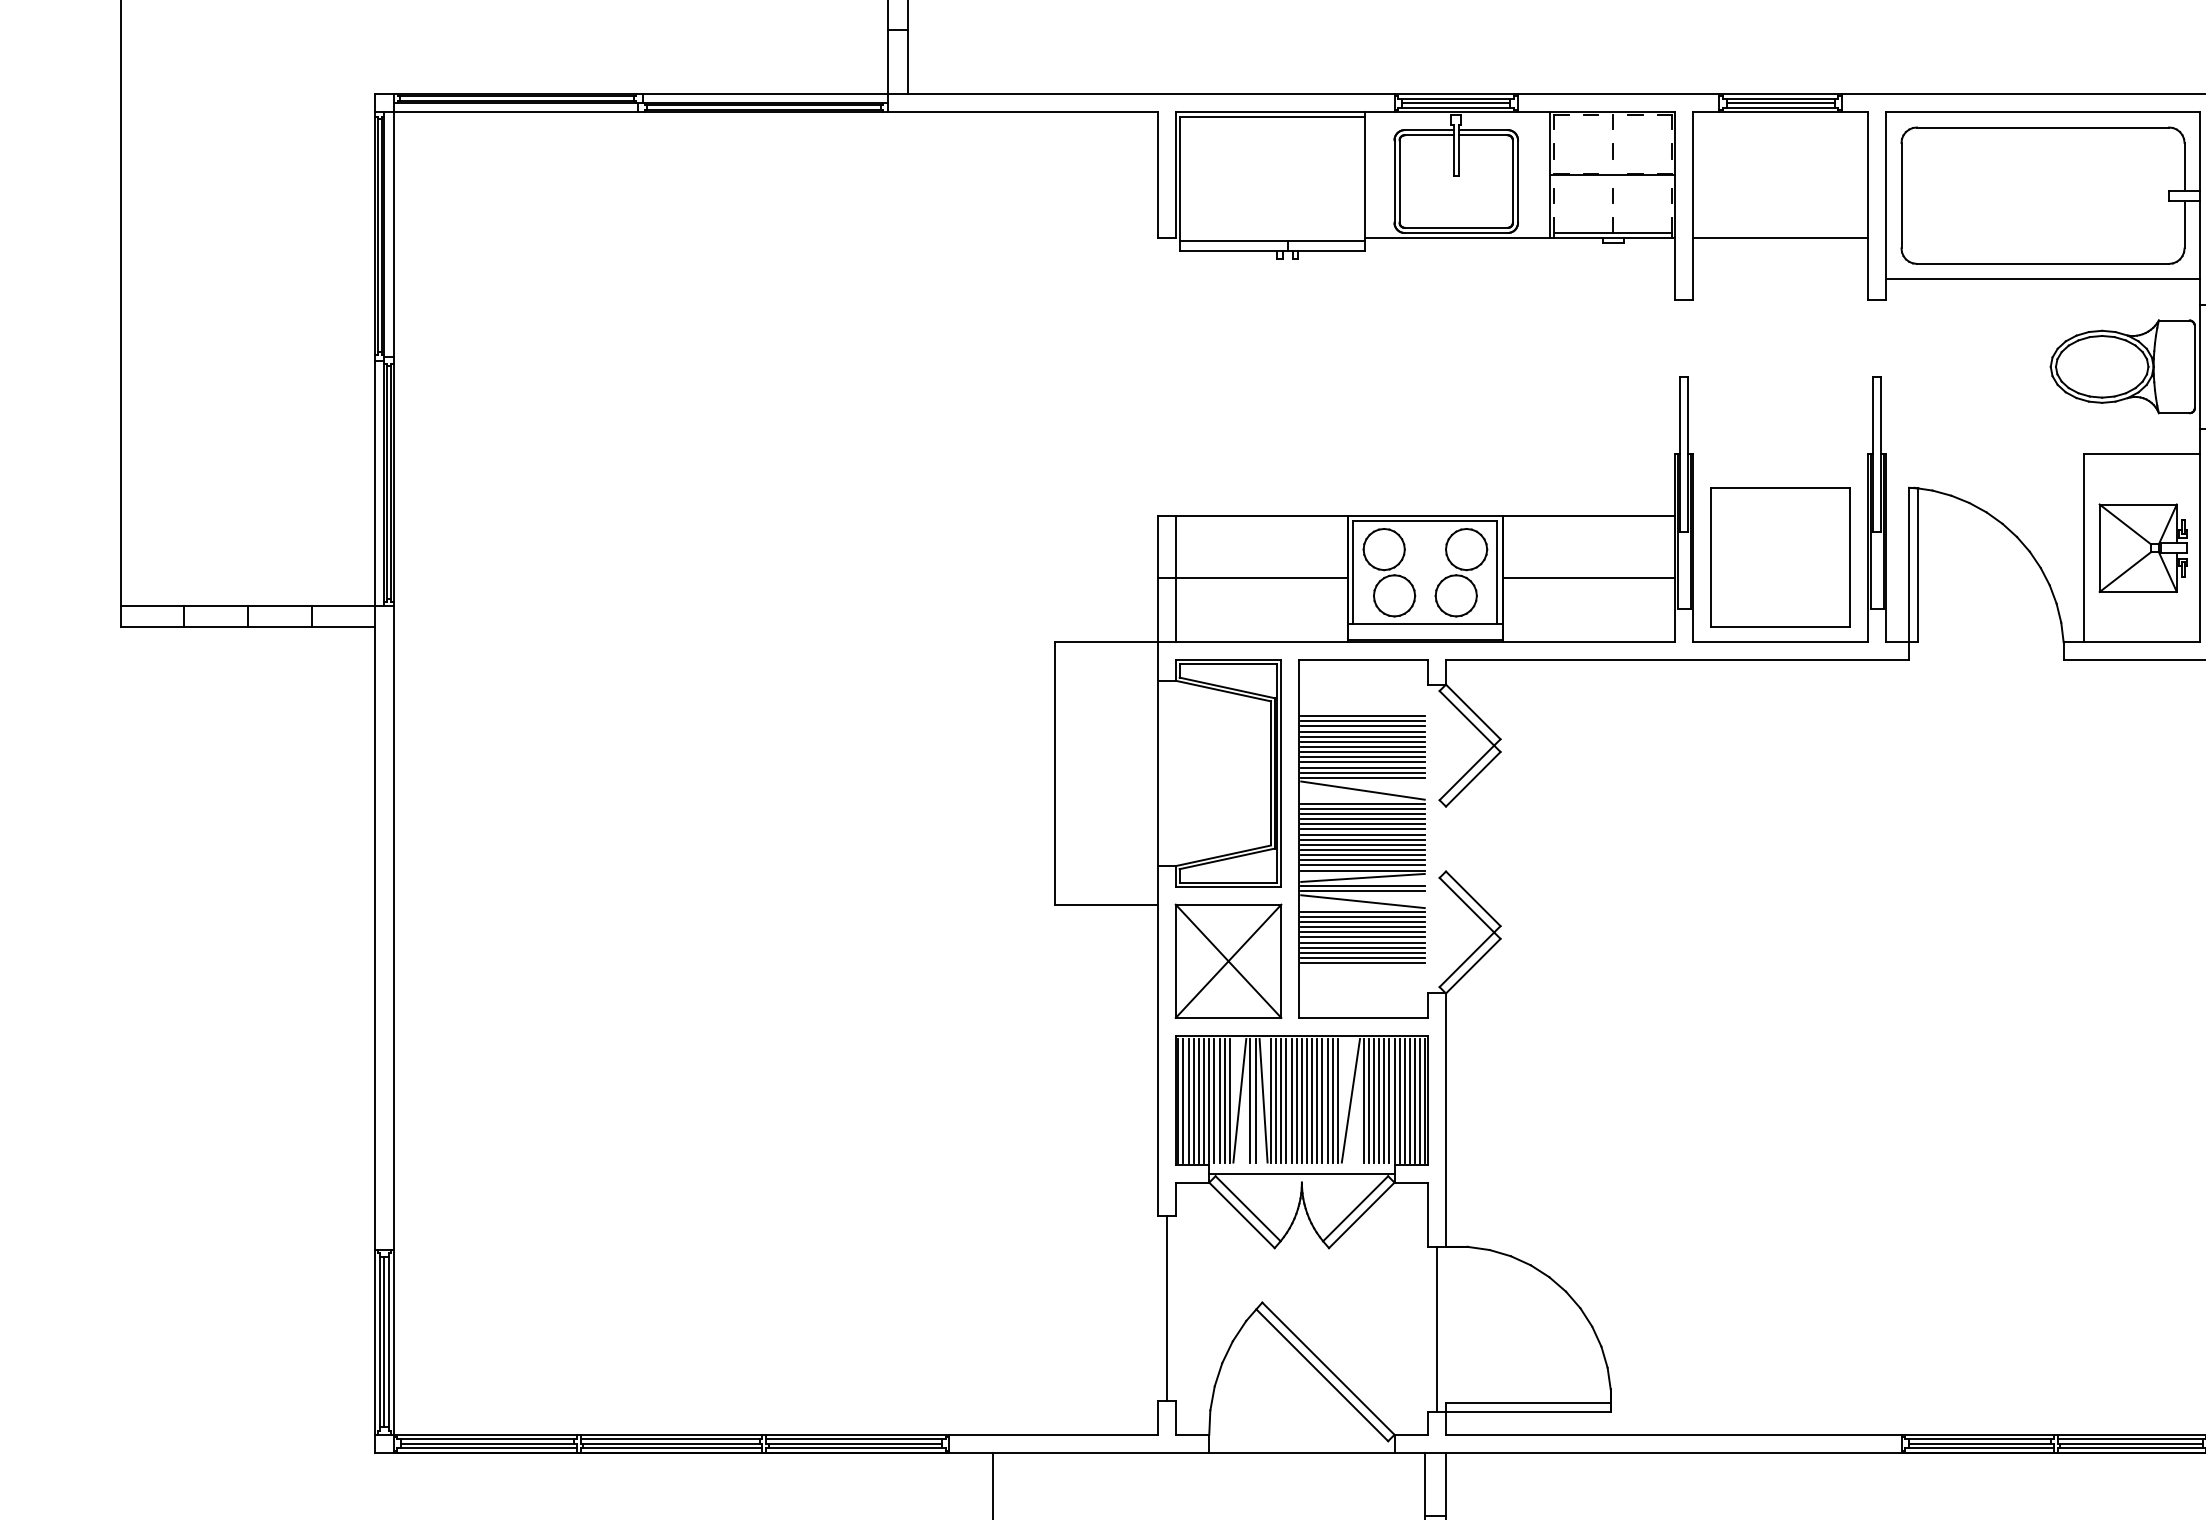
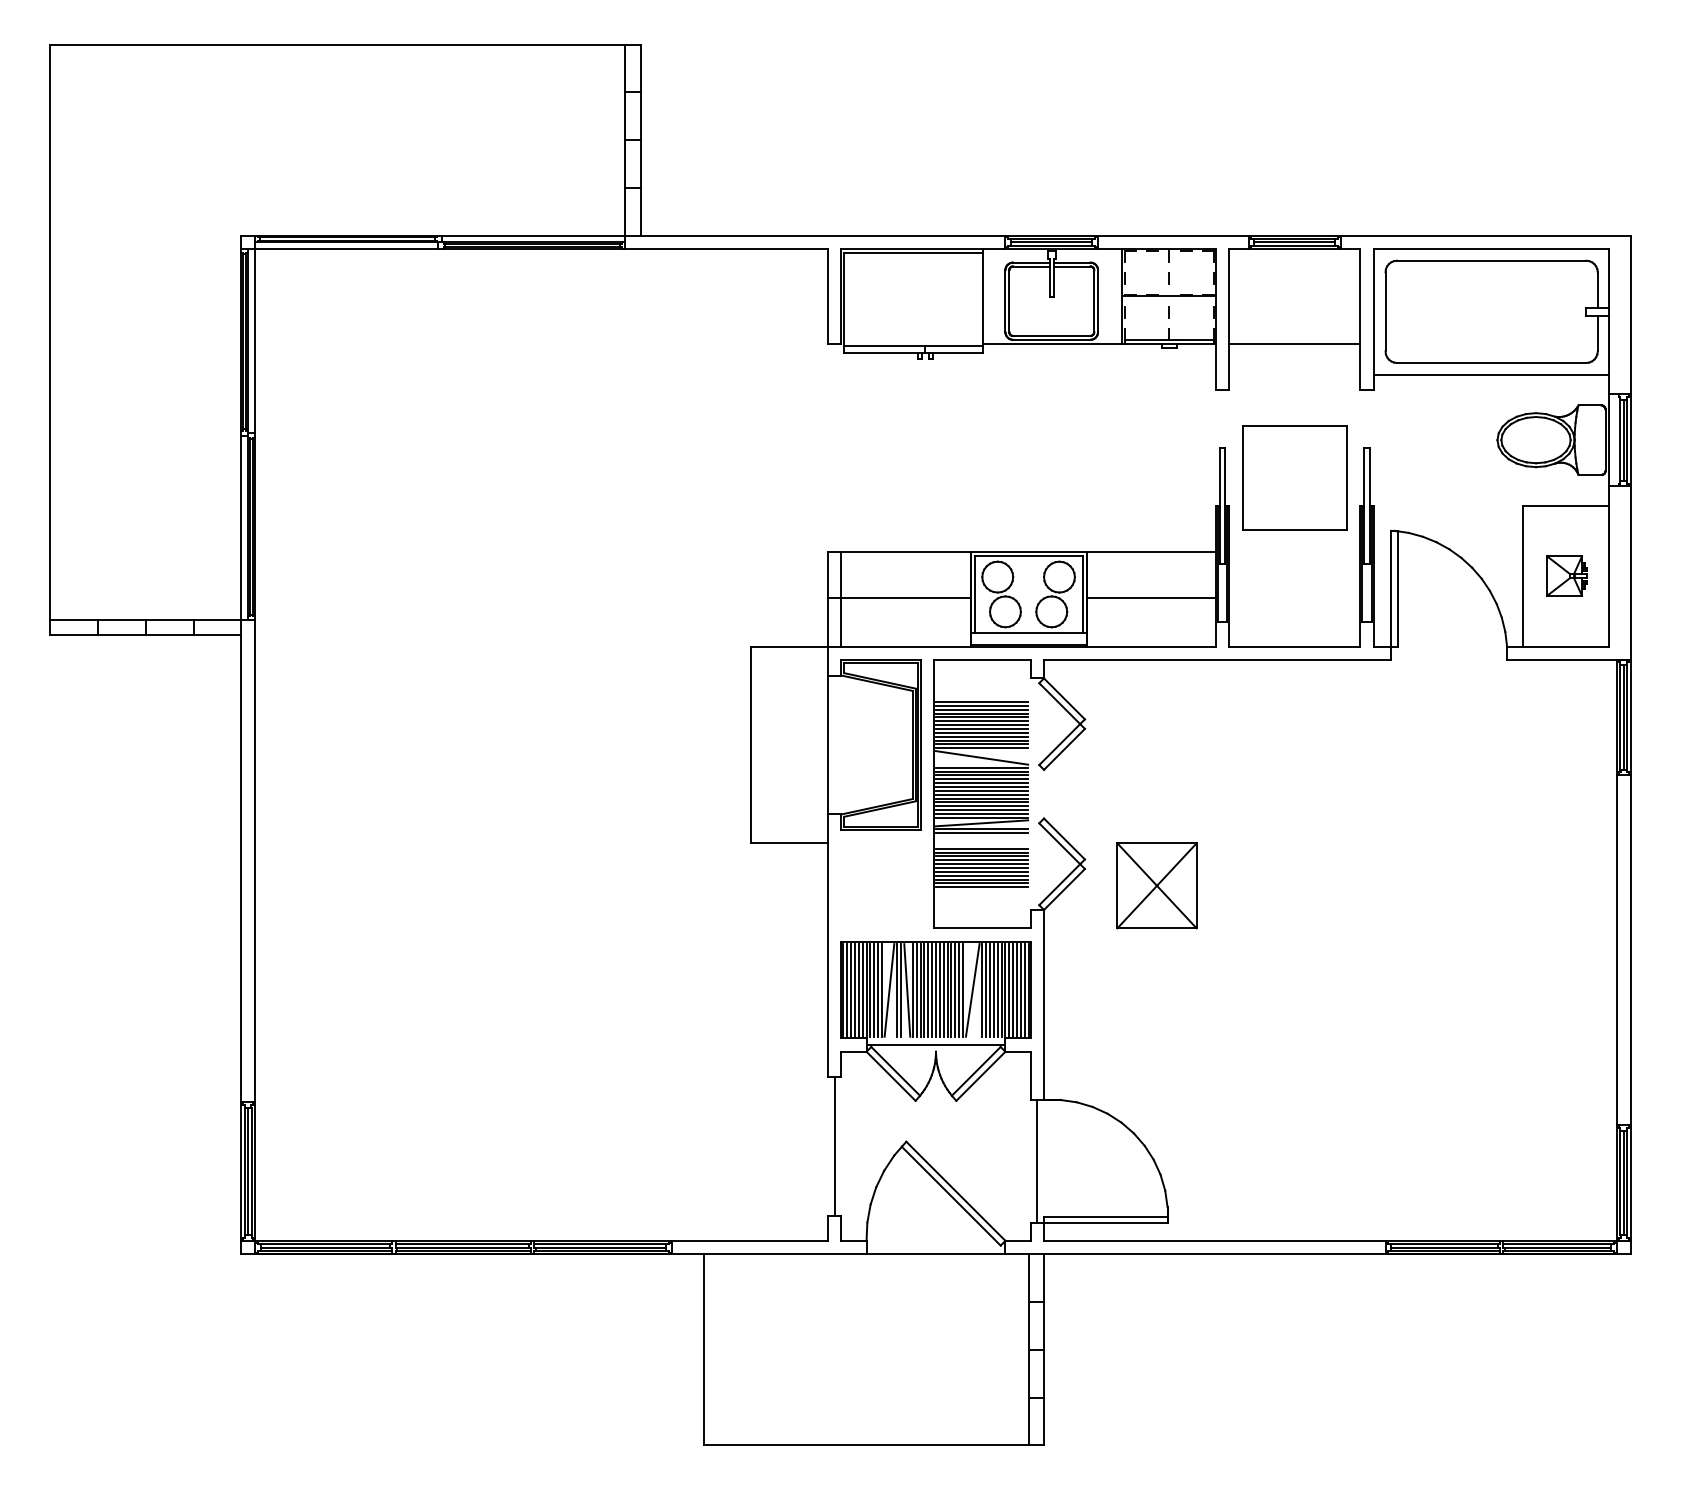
part: (2142, 547) -> (1566, 575), size x0.6
part: (1780, 556) -> (1294, 477), moved
line: (1362, 900) -> (981, 840), removed
part: (1227, 960) -> (1156, 885), moved

